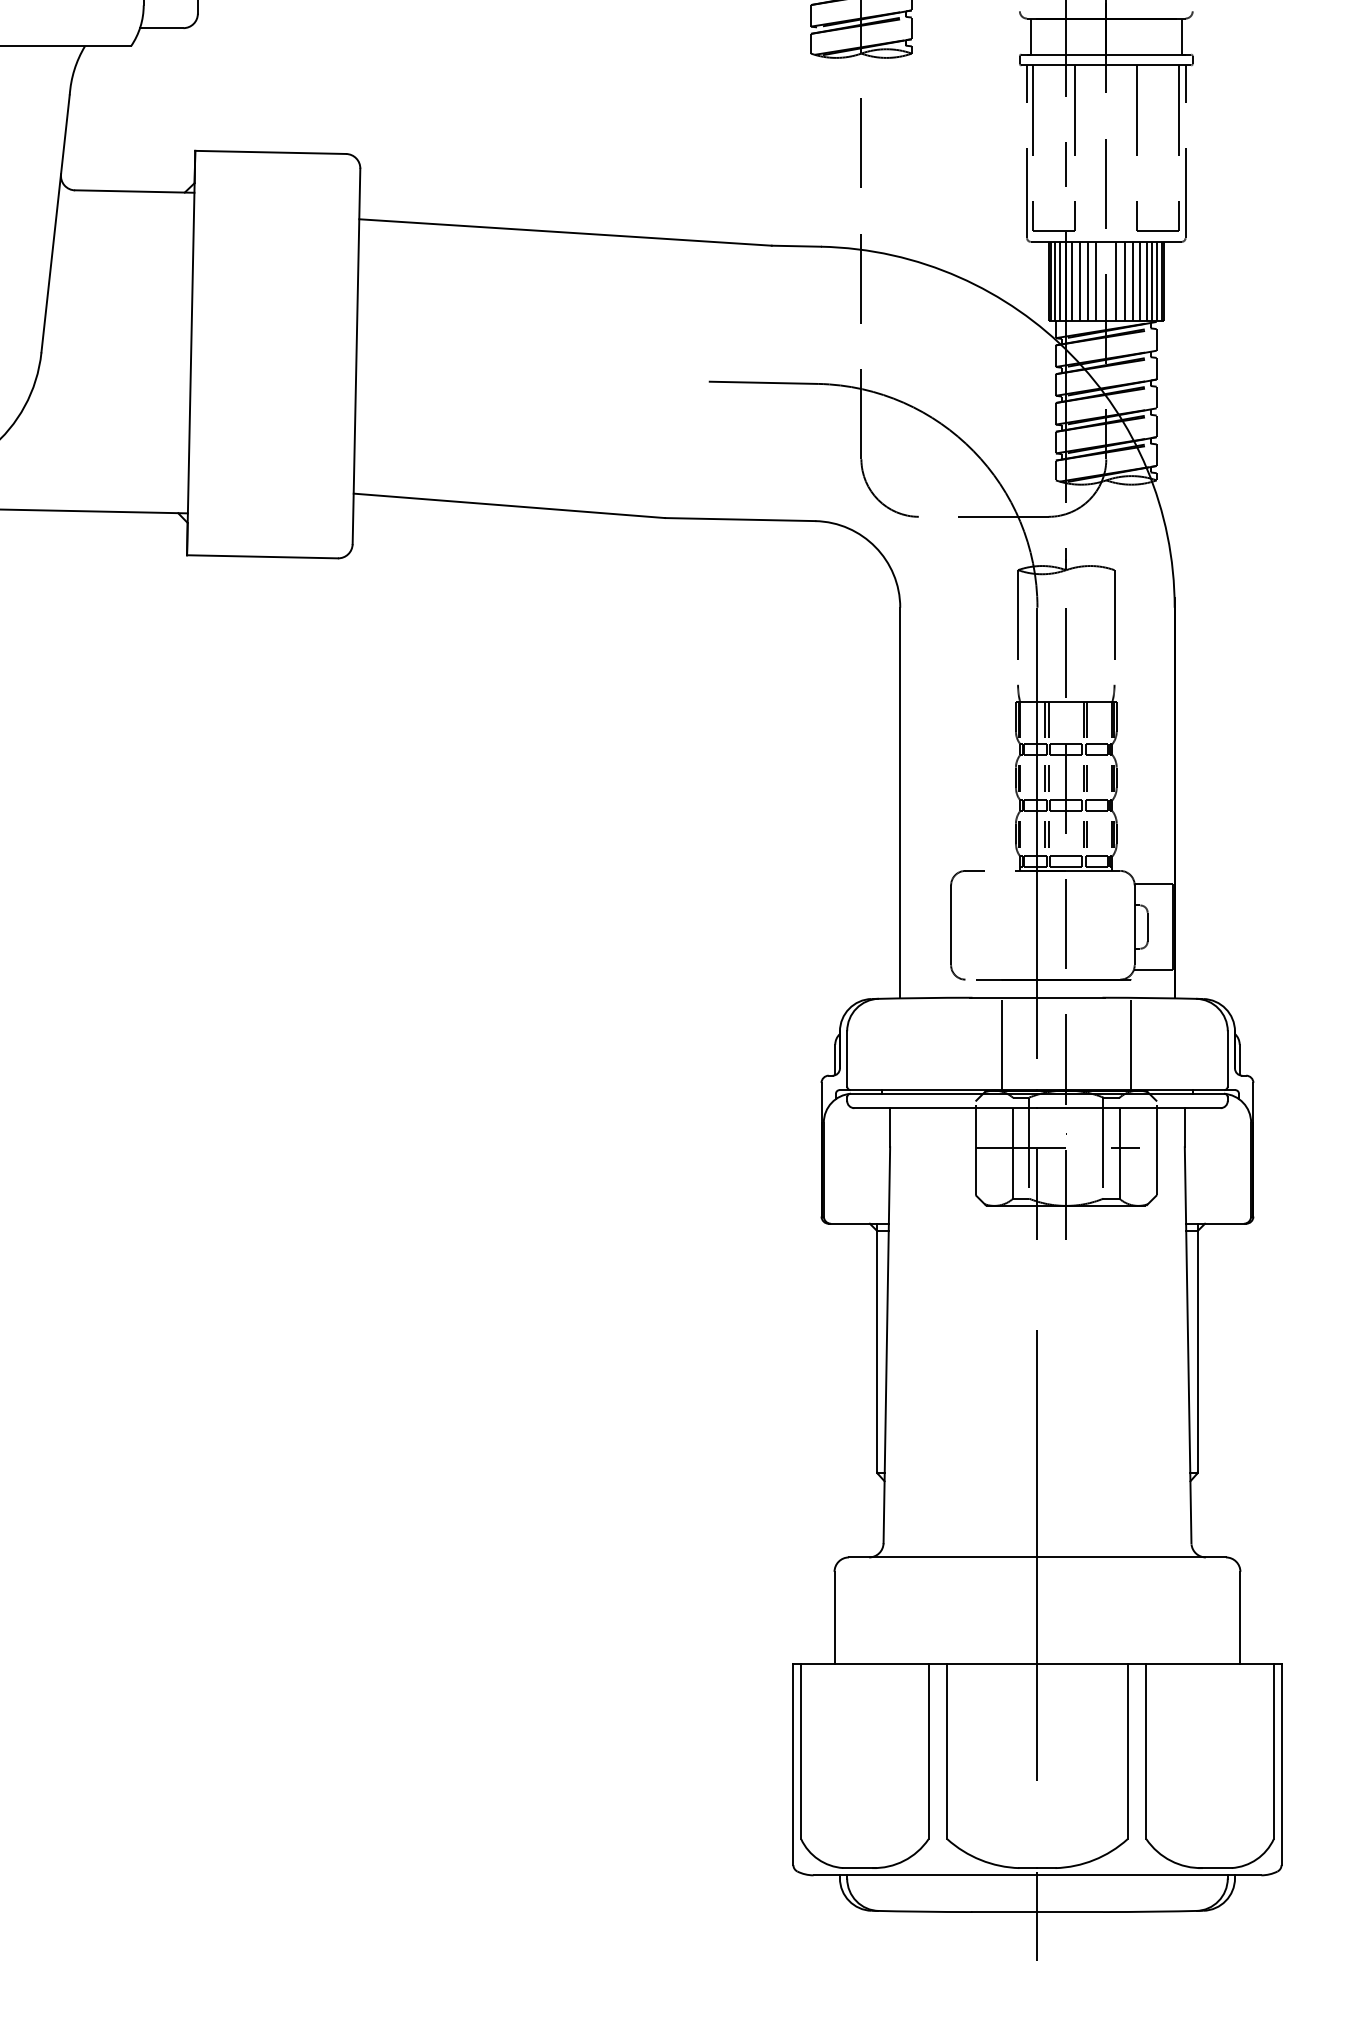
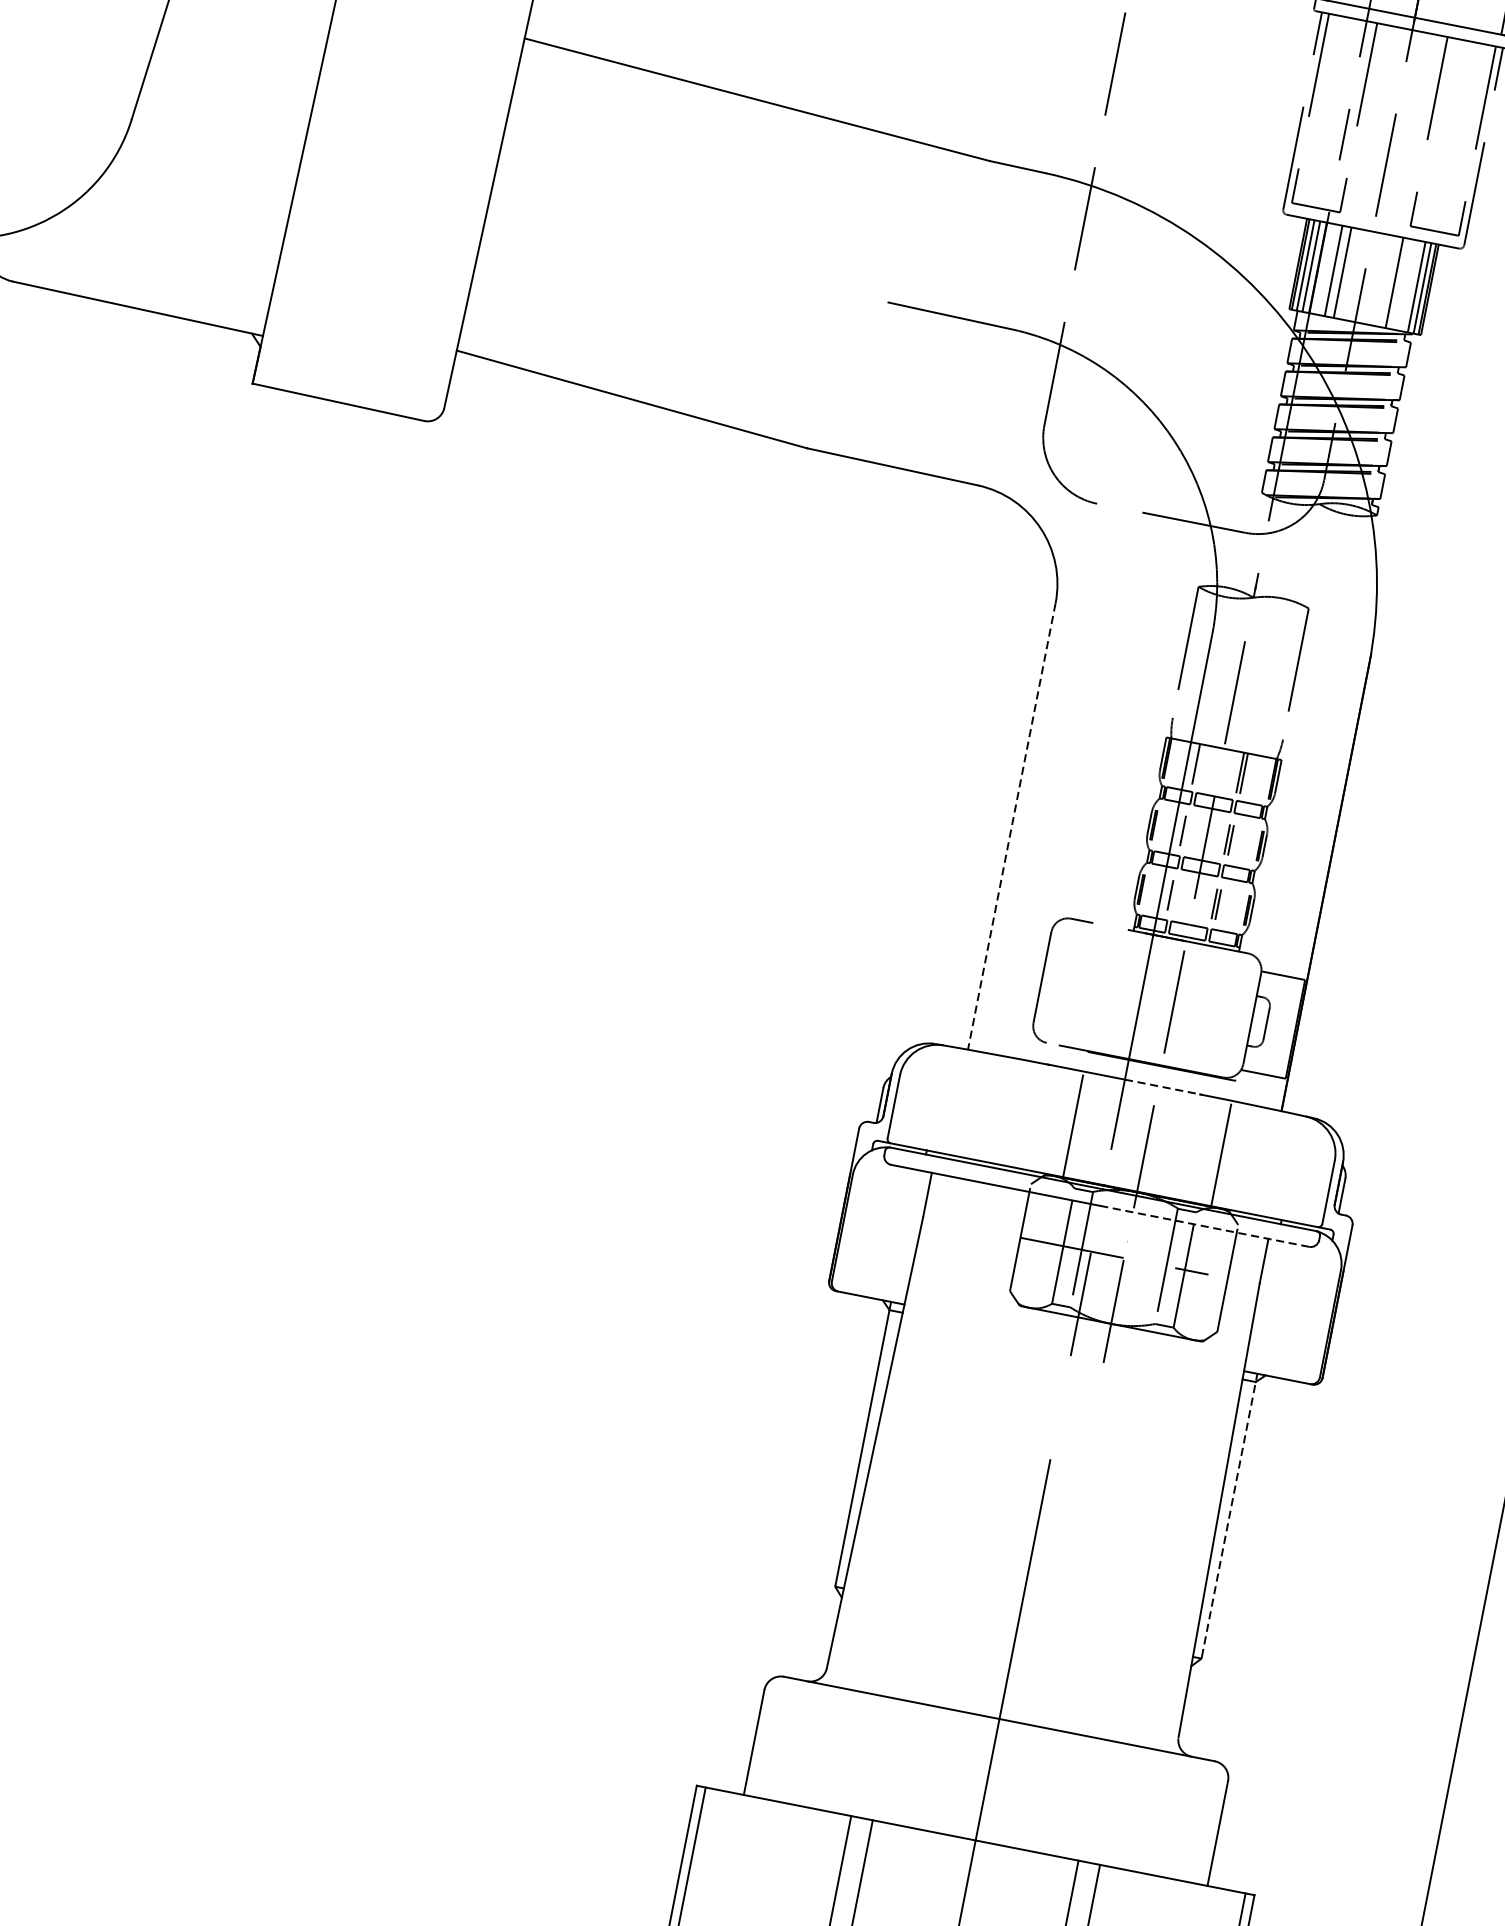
line: (1072, 281) -> (1325, 269), removed
line: (1096, 281) -> (1352, 274), removed
line: (1116, 281) -> (1375, 279), removed
line: (1125, 281) -> (1385, 281), removed
line: (1140, 281) -> (1403, 284), removed
line: (1146, 281) -> (1409, 285), removed
line: (1048, 719) -> (1199, 764), removed
line: (1048, 778) -> (1186, 831), removed
line: (900, 803) -> (1011, 827), solid -> dashed
line: (1048, 834) -> (1174, 895), removed
line: (1071, 997) -> (1163, 1087), solid -> dashed
line: (1129, 1108) -> (1205, 1226), solid -> dashed
line: (1197, 1347) -> (1229, 1515), solid -> dashed

